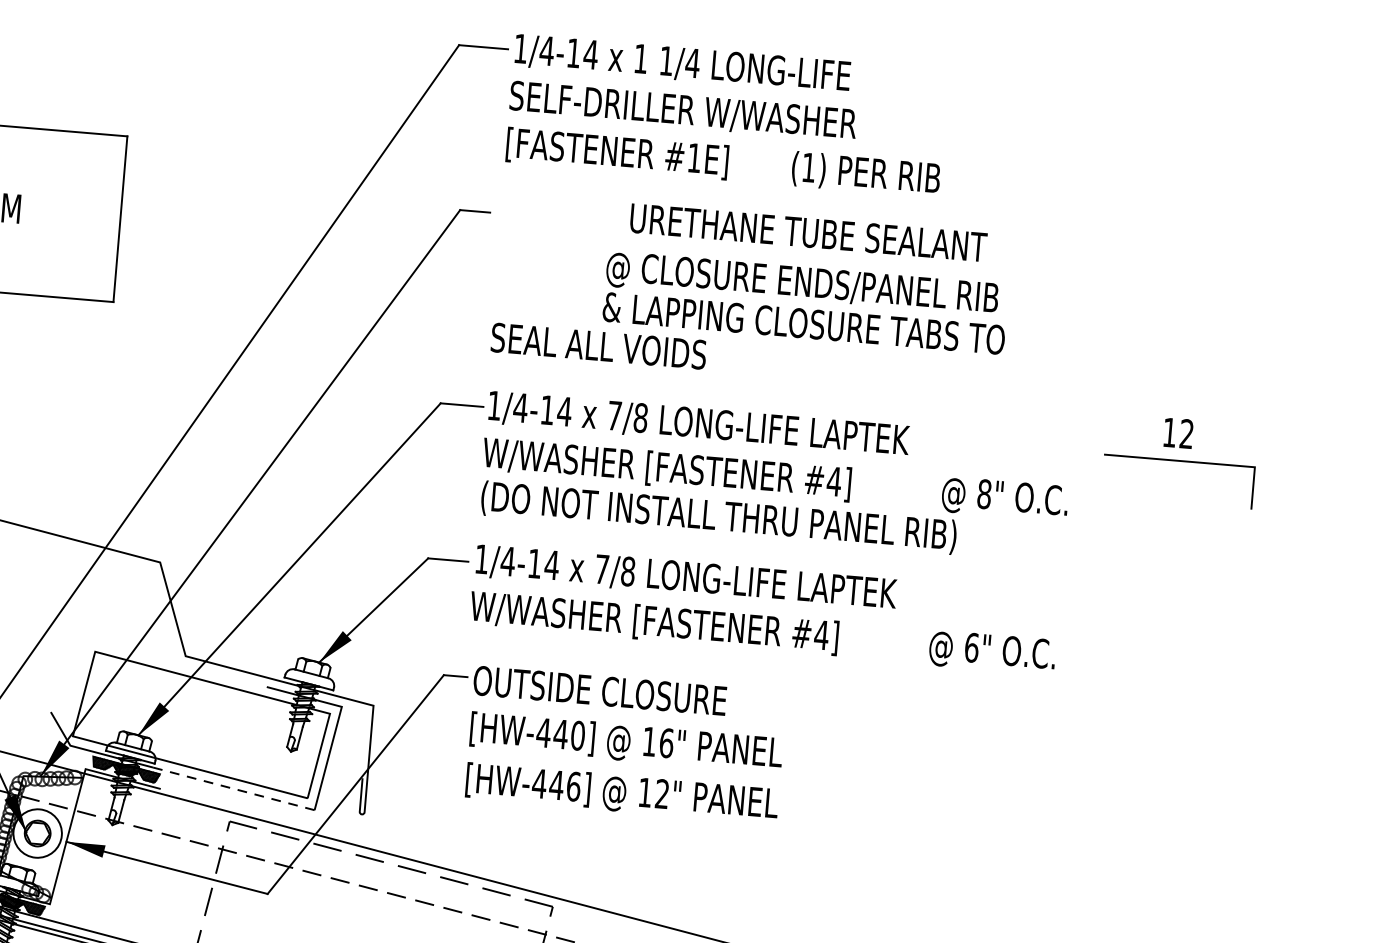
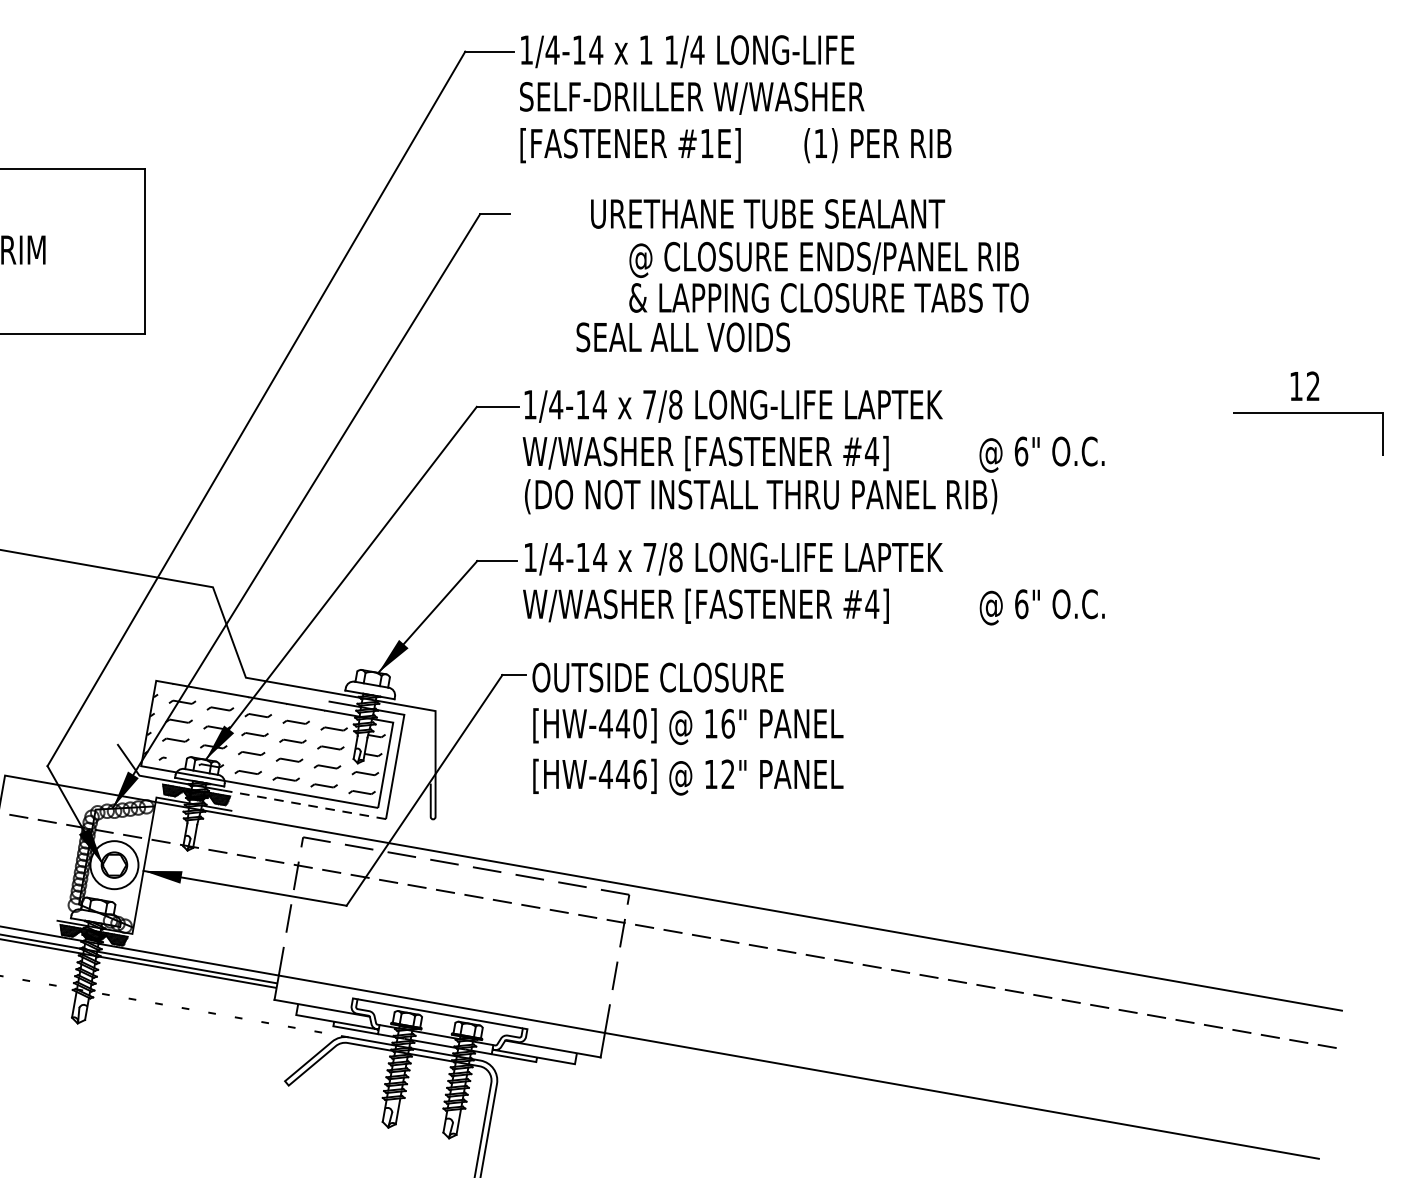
text: (809, 232) -> (768, 213), moved
text: (598, 346) -> (682, 337), moved
part: (1179, 460) -> (1308, 413), moved
text: (984, 494) -> (1021, 451), 8" -> 6"
hatch: (199, 718) -> (264, 738), added

